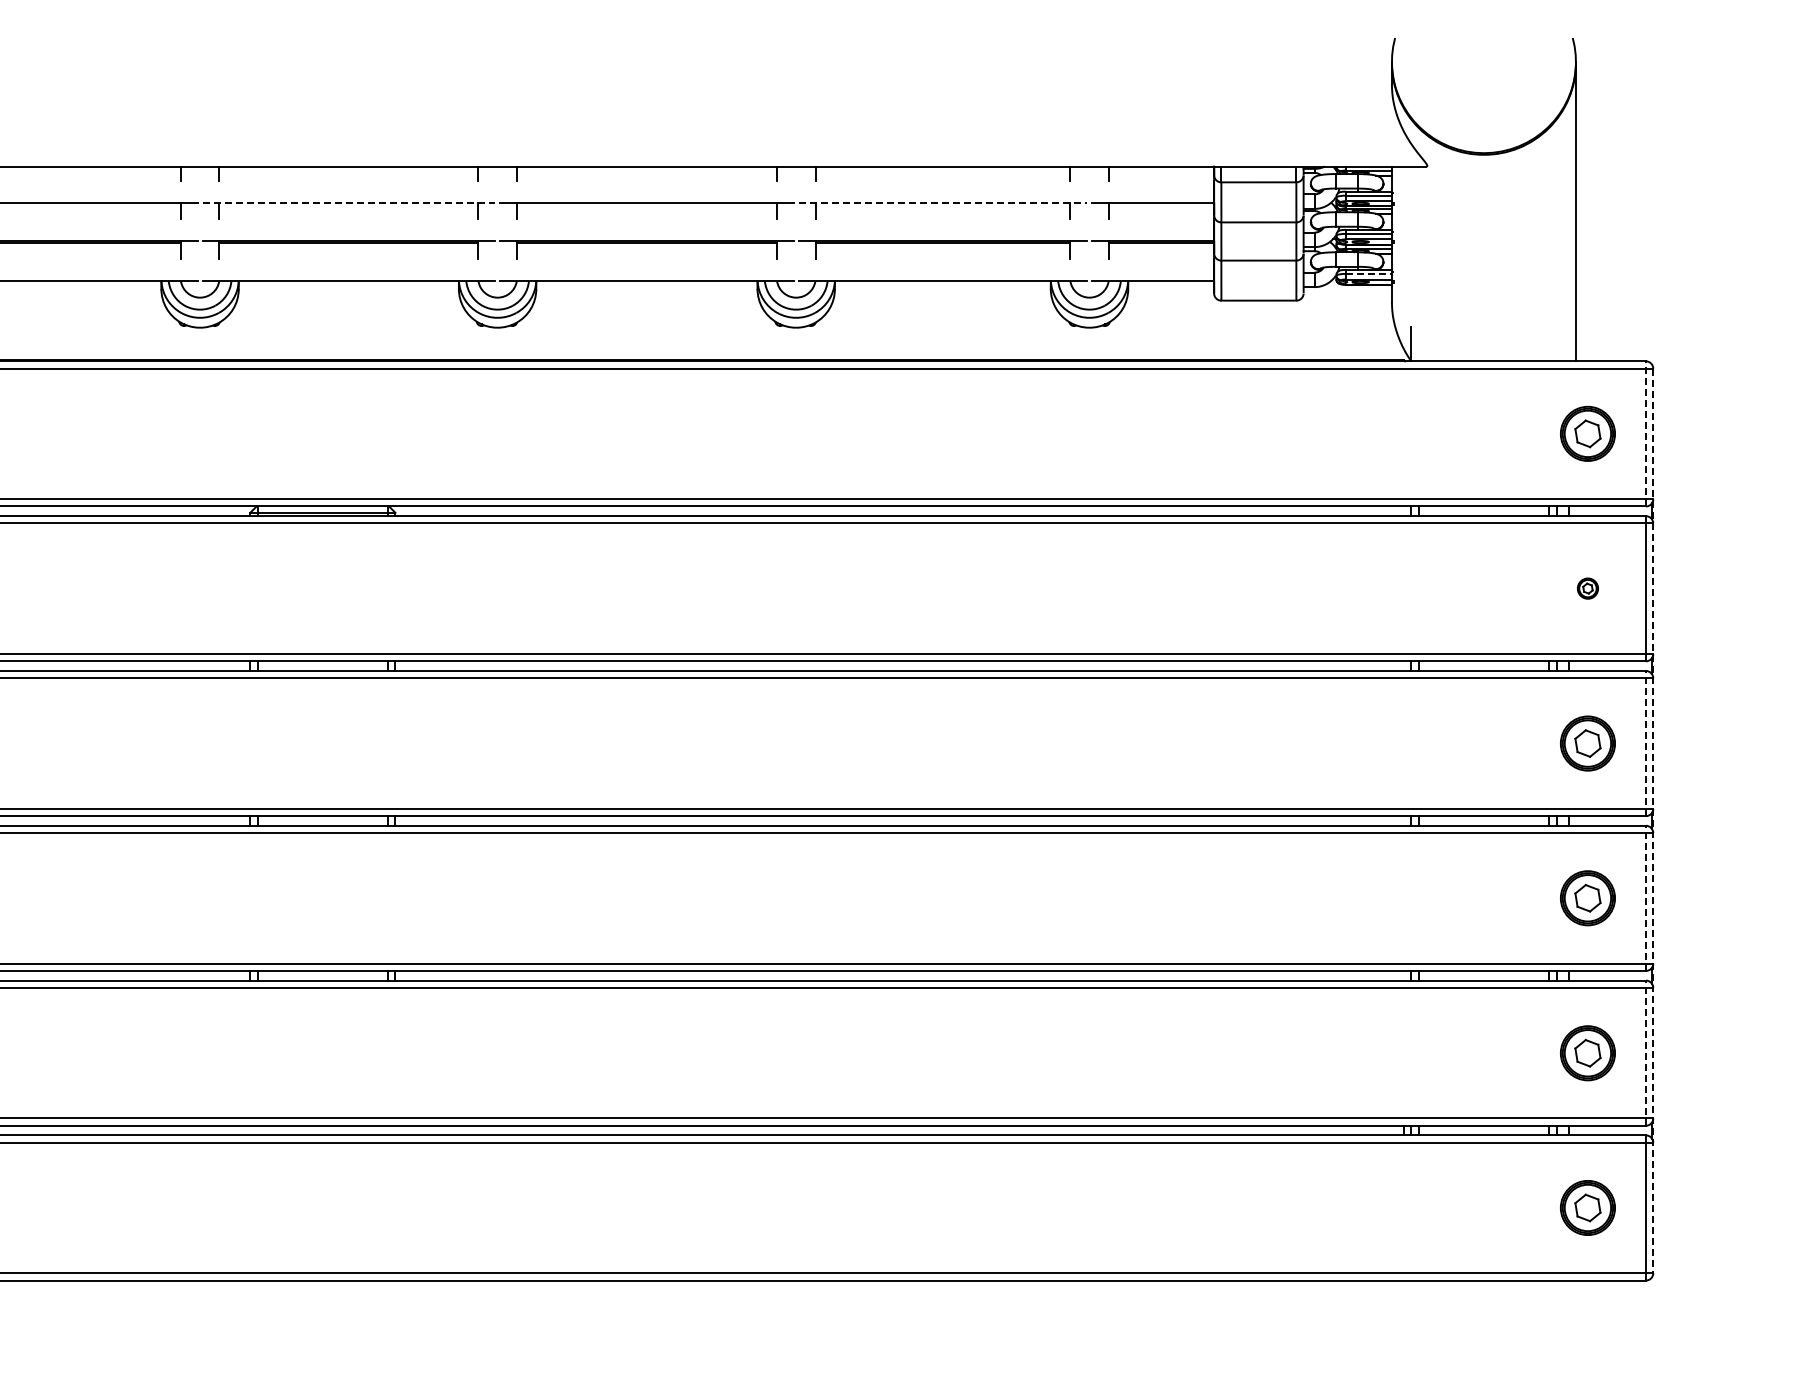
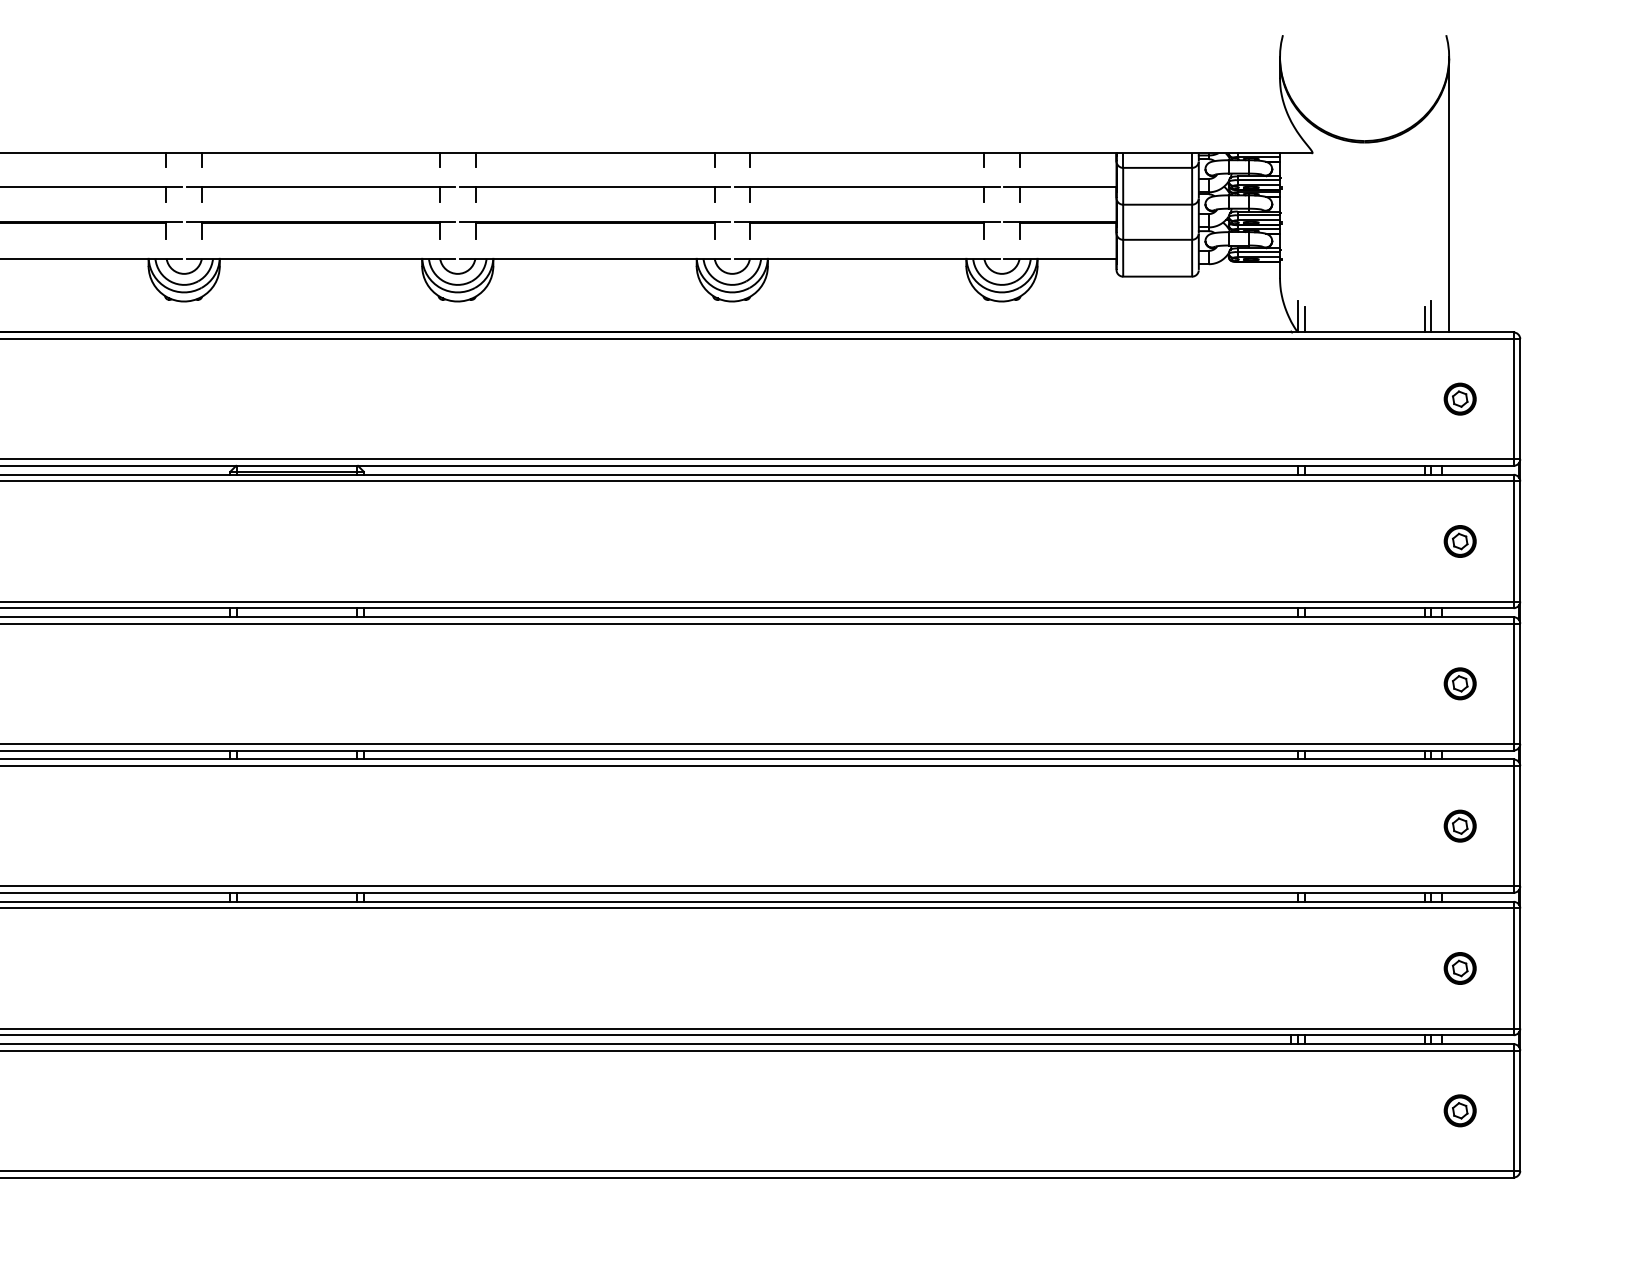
line: (349, 203) -> (321, 187), dashed -> solid
line: (943, 203) -> (867, 187), dashed -> solid
line: (1368, 274) -> (1258, 252), dashed -> solid
line: (1556, 343) -> (1431, 316), added
line: (1418, 347) -> (1304, 319), added
line: (1549, 347) -> (1424, 319), added
part: (1587, 433) -> (1459, 398), size x0.62
line: (1646, 433) -> (1514, 398), dashed -> solid
part: (1587, 588) -> (1459, 541), size x1.67
part: (1587, 743) -> (1459, 683), size x0.62
line: (1646, 743) -> (1514, 683), dashed -> solid
line: (1653, 821) -> (1520, 755), dashed -> solid
part: (1587, 898) -> (1459, 826), size x0.62
line: (1646, 898) -> (1514, 826), dashed -> solid
part: (1587, 1052) -> (1459, 967), size x0.62
line: (1646, 1053) -> (1514, 968), dashed -> solid
part: (1587, 1207) -> (1459, 1110), size x0.62

